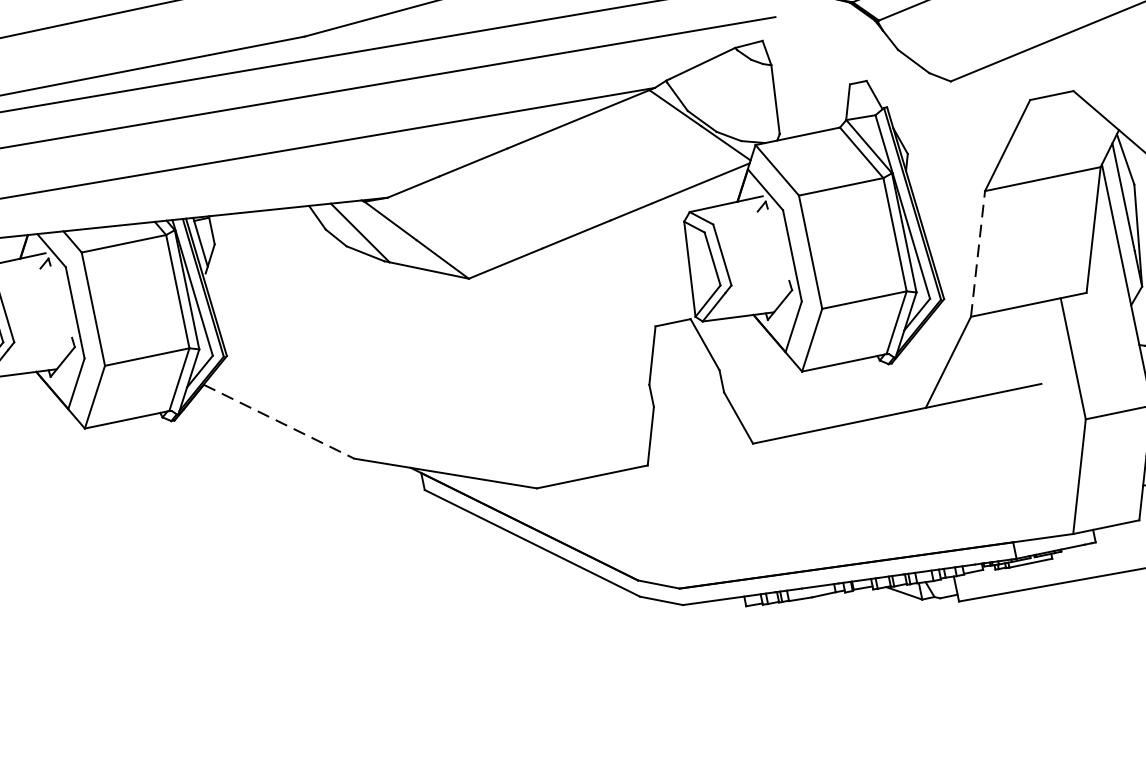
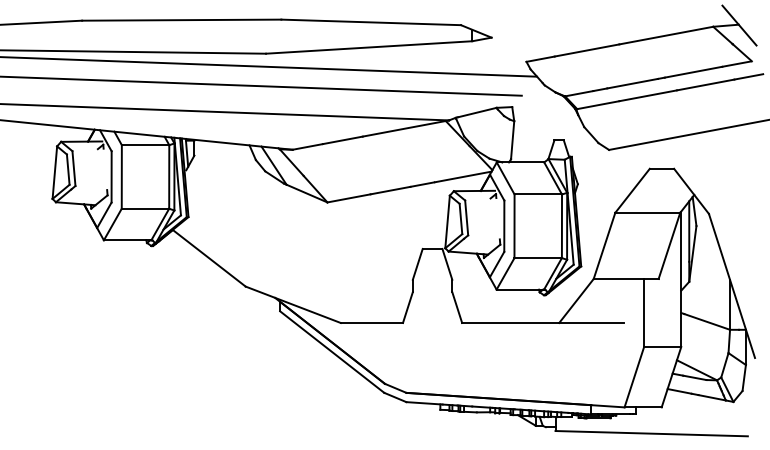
line: (977, 253) -> (604, 245), dashed -> solid
line: (279, 421) -> (209, 258), dashed -> solid

